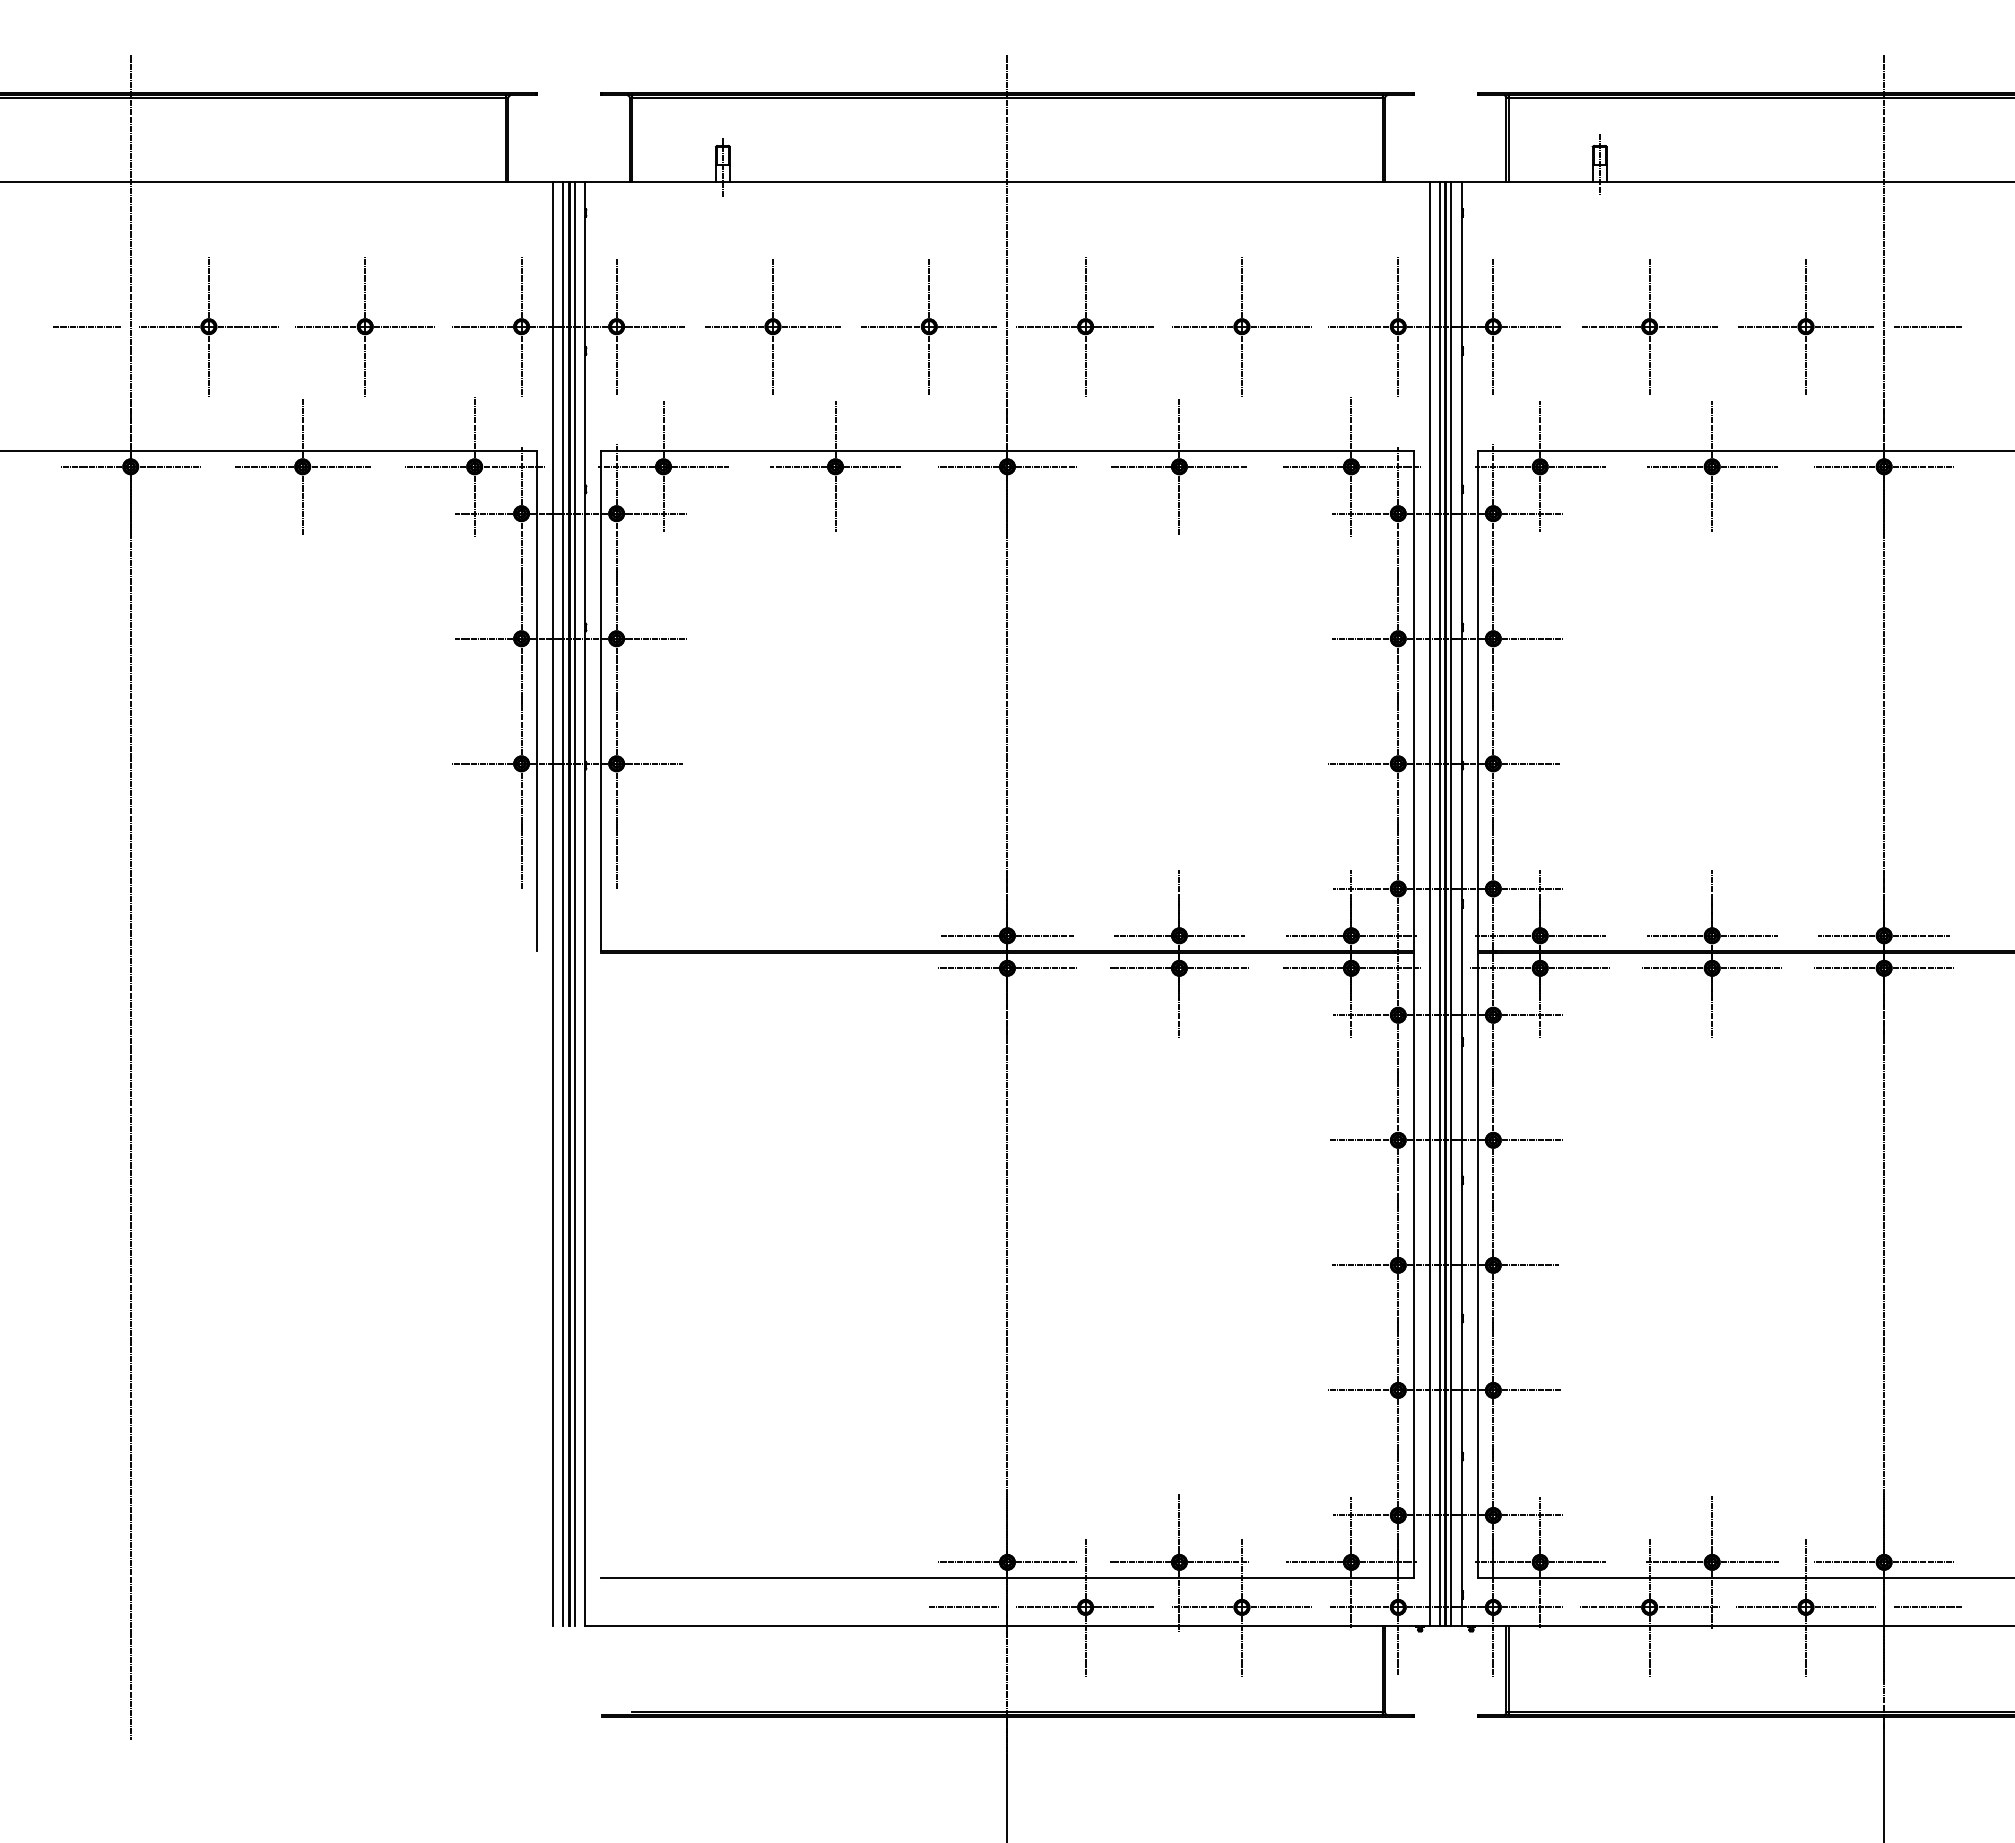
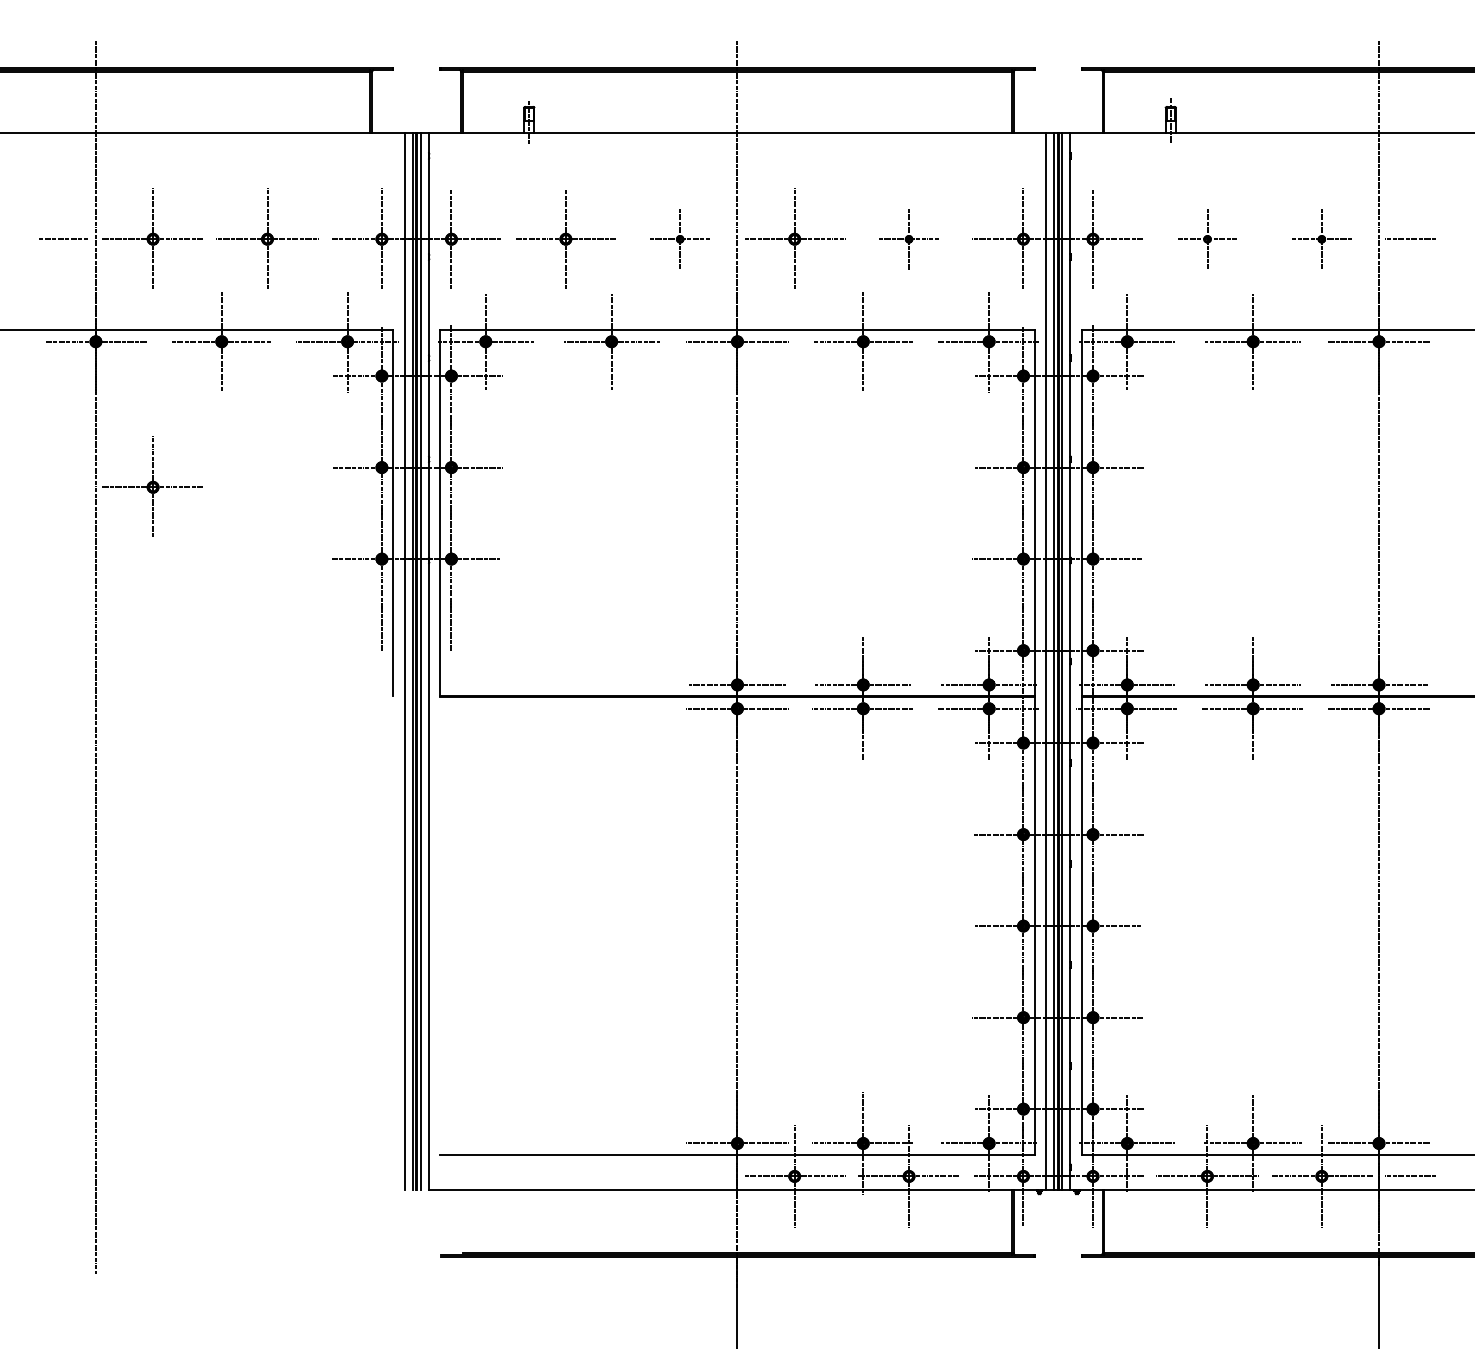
part: (928, 326) -> (679, 239), size x0.6
part: (1241, 326) -> (908, 239), size x0.6
part: (1649, 326) -> (1207, 239), size x0.6
part: (1805, 326) -> (1321, 239), size x0.6
part: (208, 665) -> (152, 487), added
line: (964, 1607) -> (706, 1176), removed

